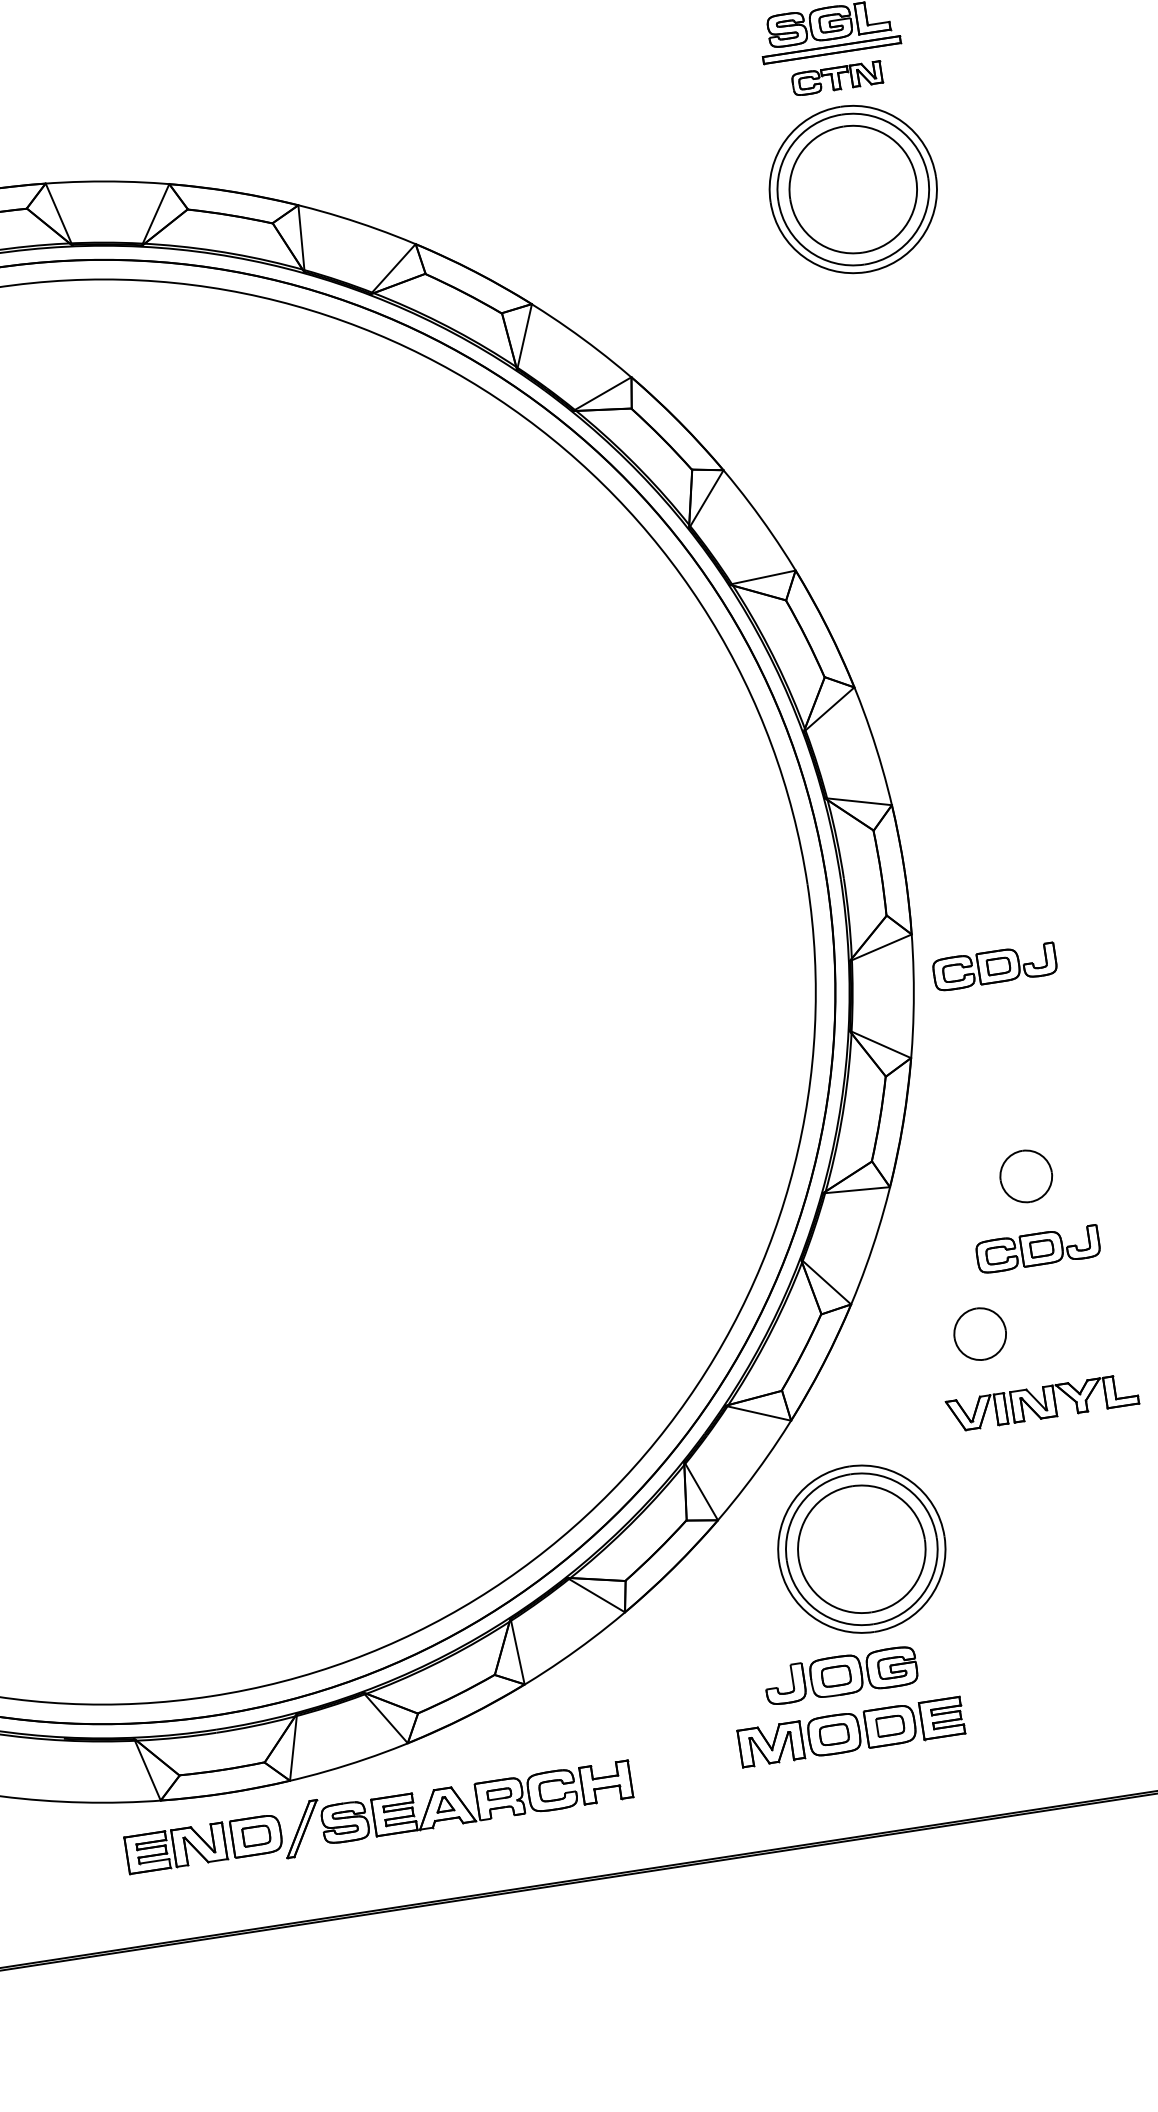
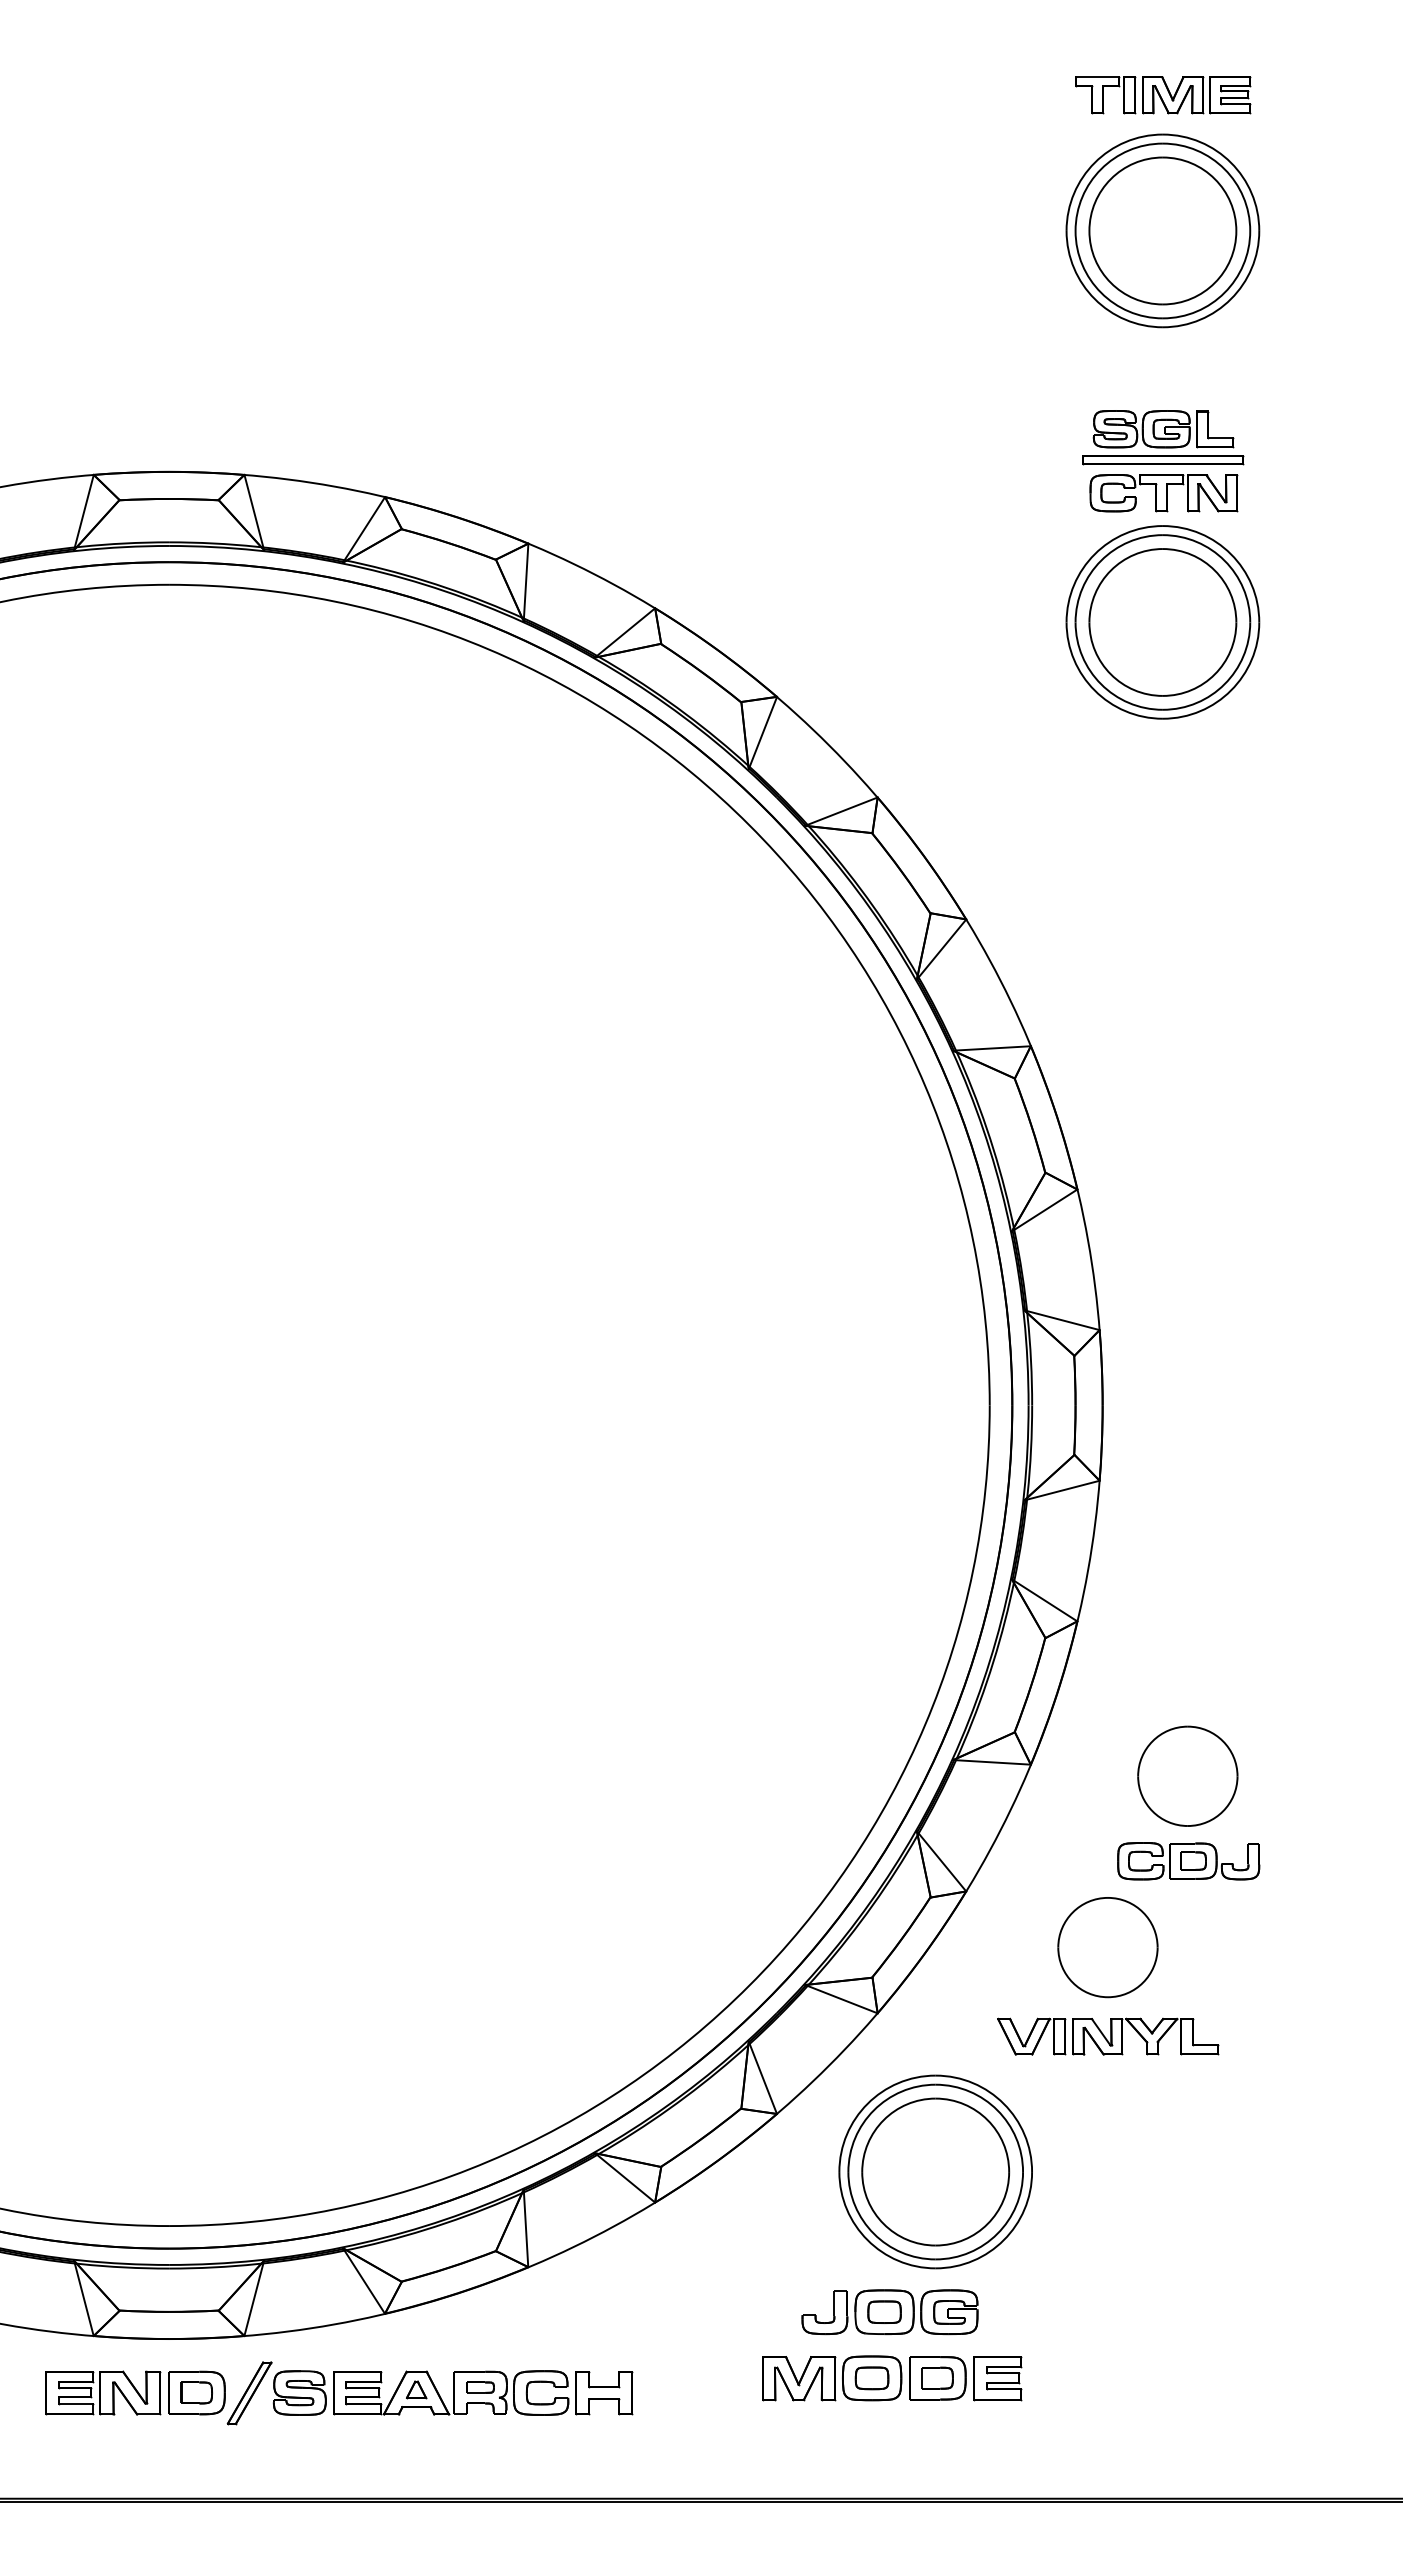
part: (836, 78) -> (1163, 493), size x1.43
part: (994, 967) -> (1188, 1532), removed
part: (1025, 1175) -> (1187, 1775), size x1.67
part: (979, 1334) -> (1107, 1947), size x1.67
part: (1042, 1402) -> (1108, 2036), moved

